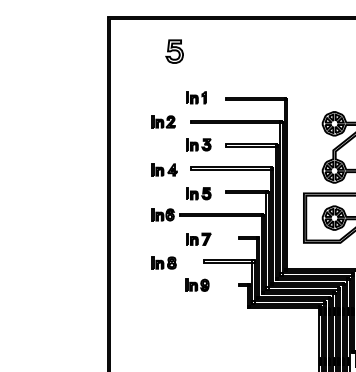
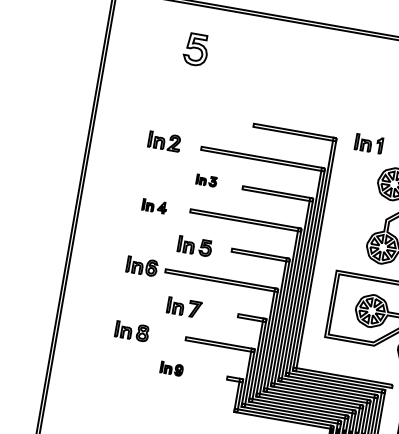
part: (196, 97) -> (369, 143), moved
part: (198, 144) -> (206, 180), size x0.6
part: (164, 169) -> (154, 205), size x0.7
part: (197, 284) -> (172, 368), size x0.7

